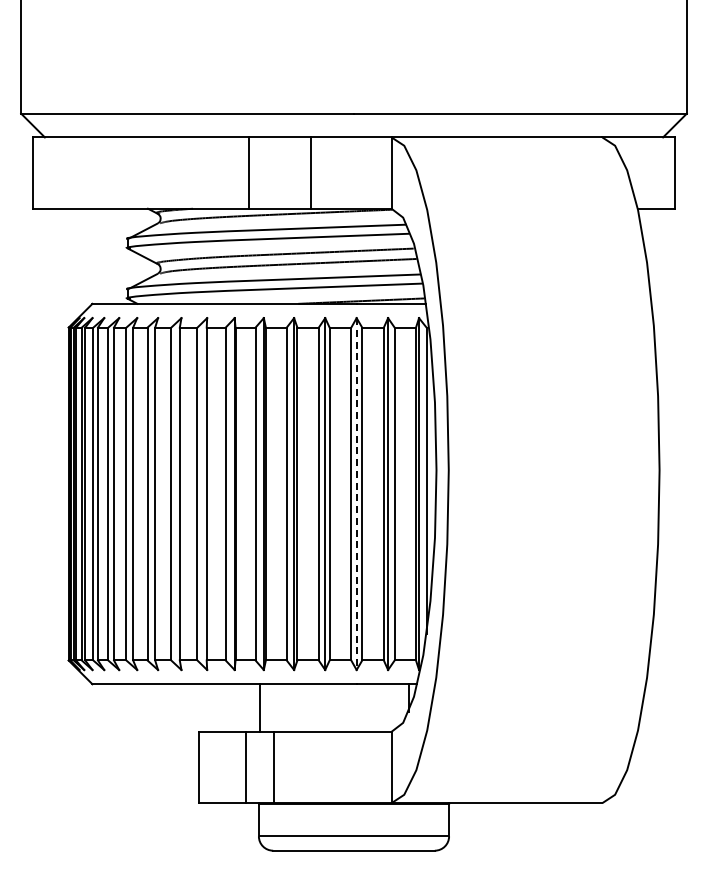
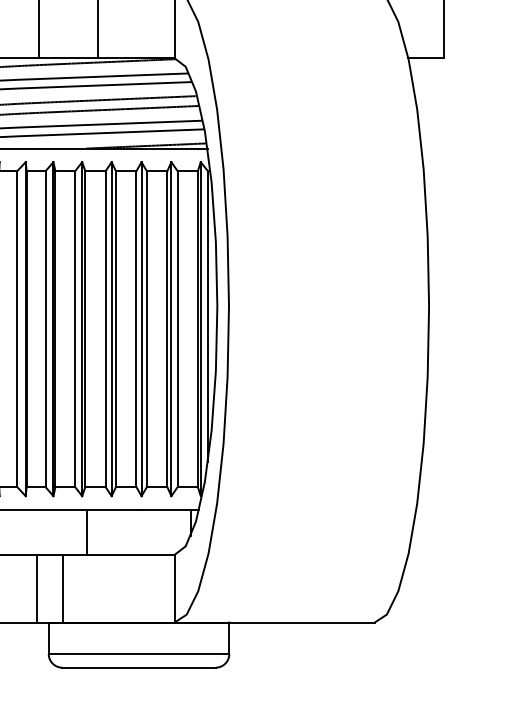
line: (356, 494) -> (141, 329), dashed -> solid
line: (260, 707) -> (87, 531), moved

